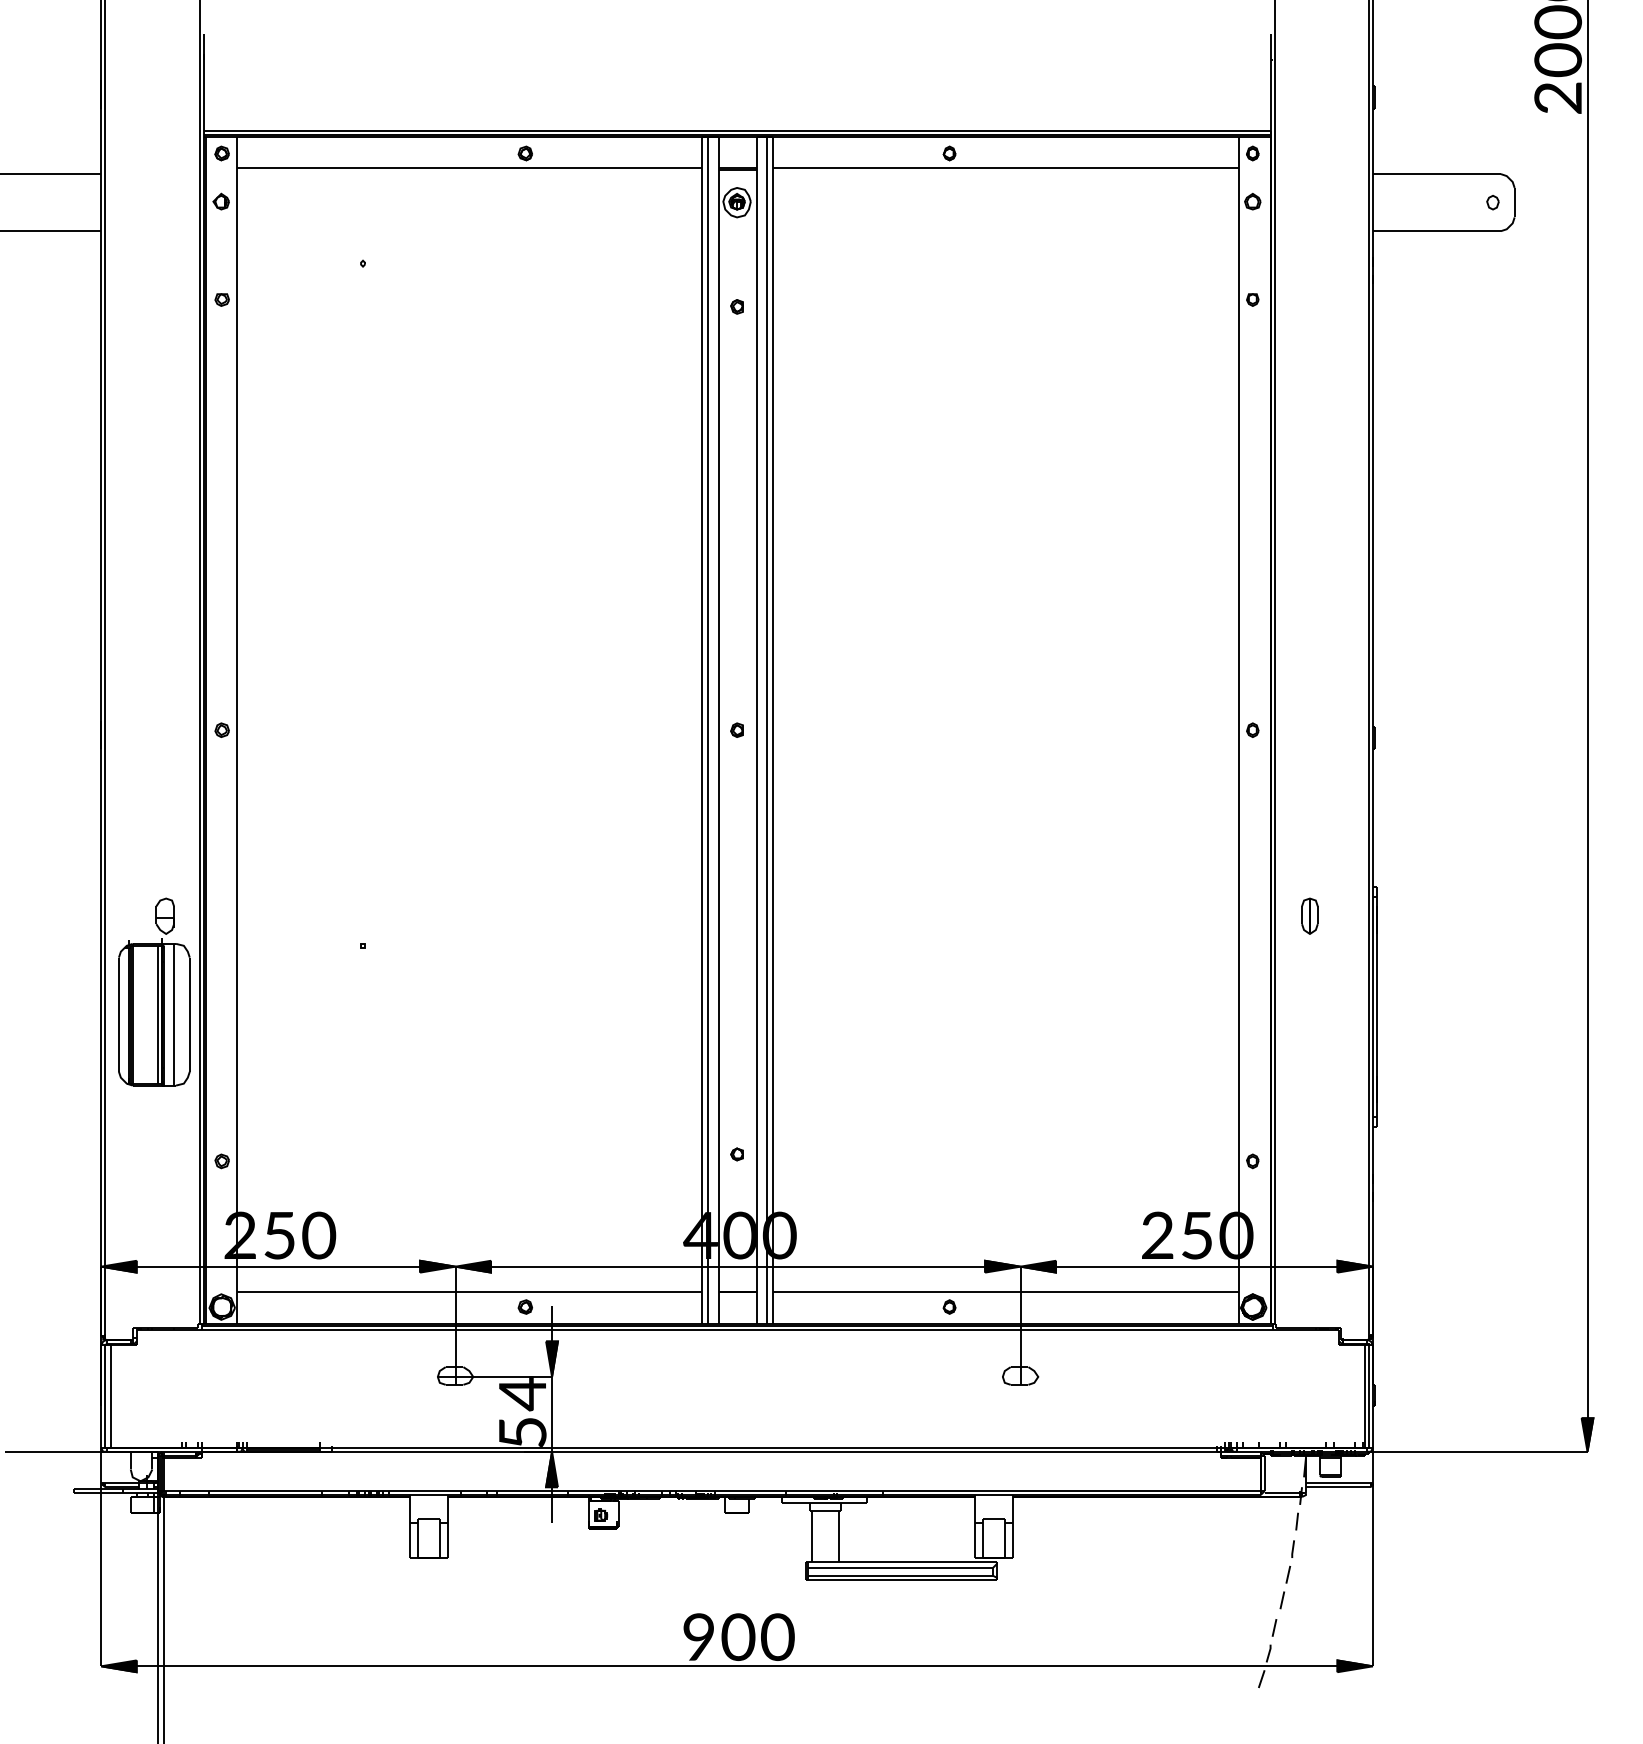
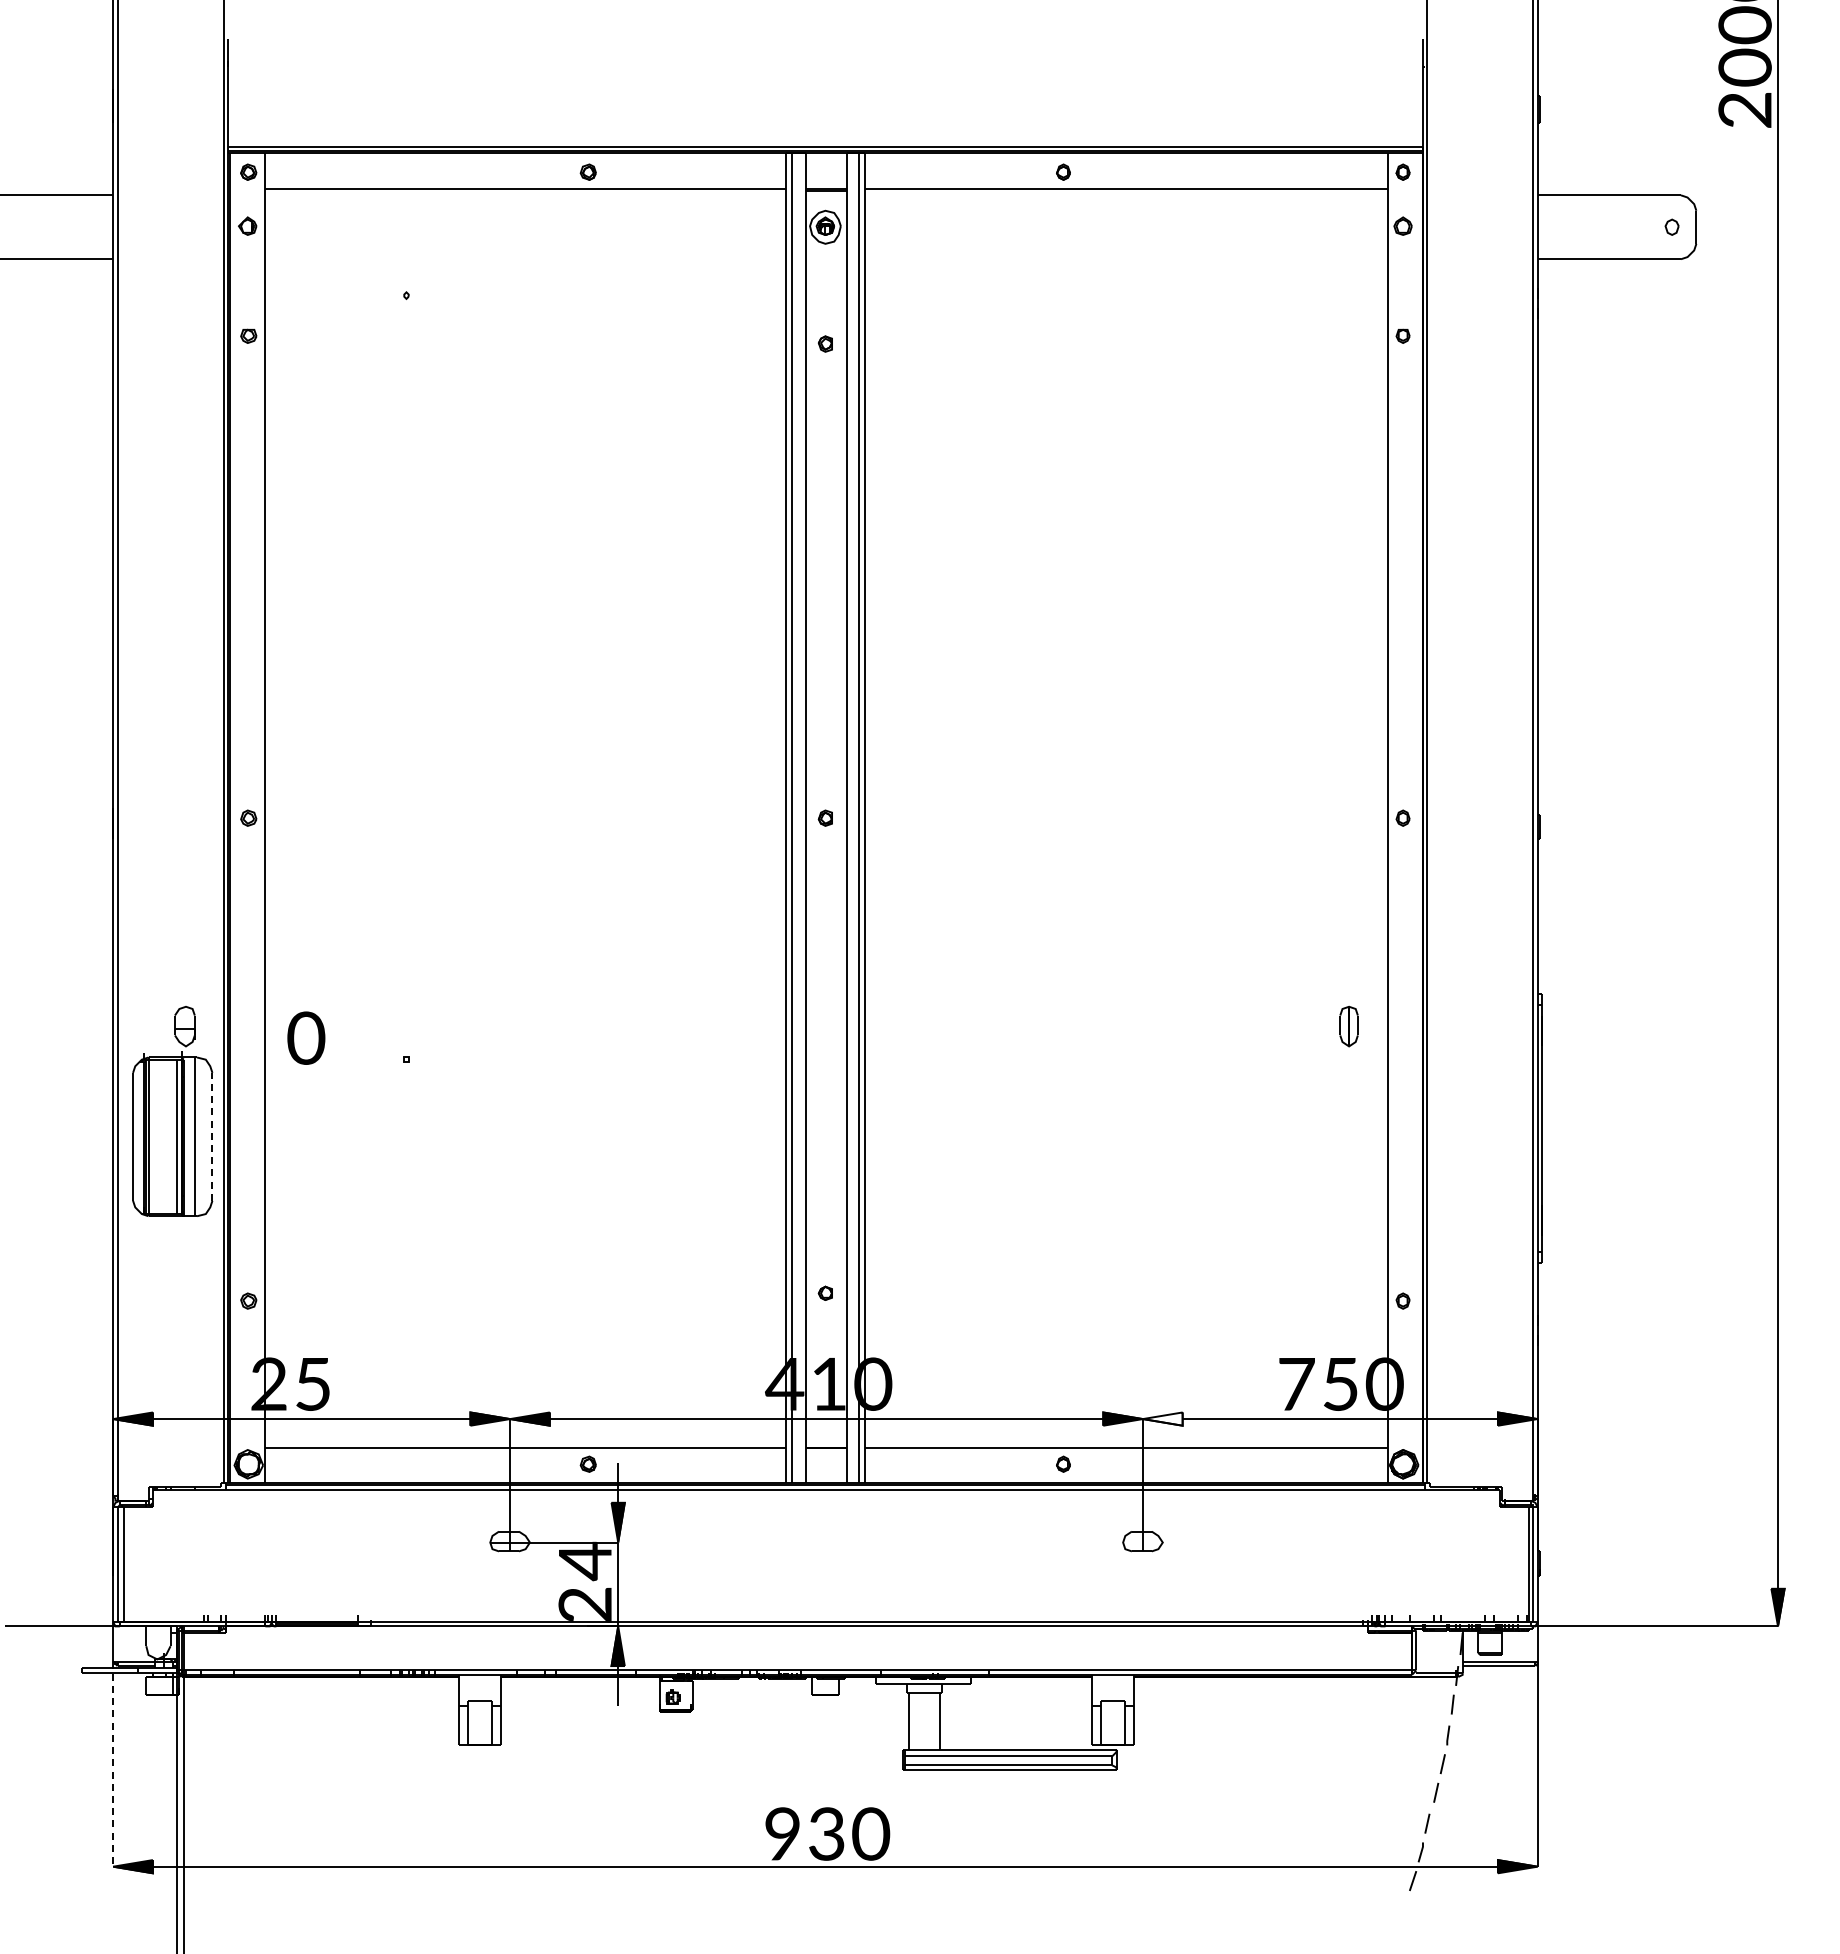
part: (1309, 916) -> (1348, 1026), moved
line: (189, 1014) -> (212, 1136), solid -> dashed
text: (319, 1234) -> (306, 1037), moved
text: (740, 1234) -> (829, 1383), 0 -> 1
text: (1157, 1234) -> (1296, 1383), 2 -> 7
fill: (1038, 1266) -> (1162, 1418), removed
text: (522, 1431) -> (585, 1603), 5 -> 2
line: (101, 1575) -> (113, 1764), solid -> dashed
text: (738, 1636) -> (826, 1833), 0 -> 3

